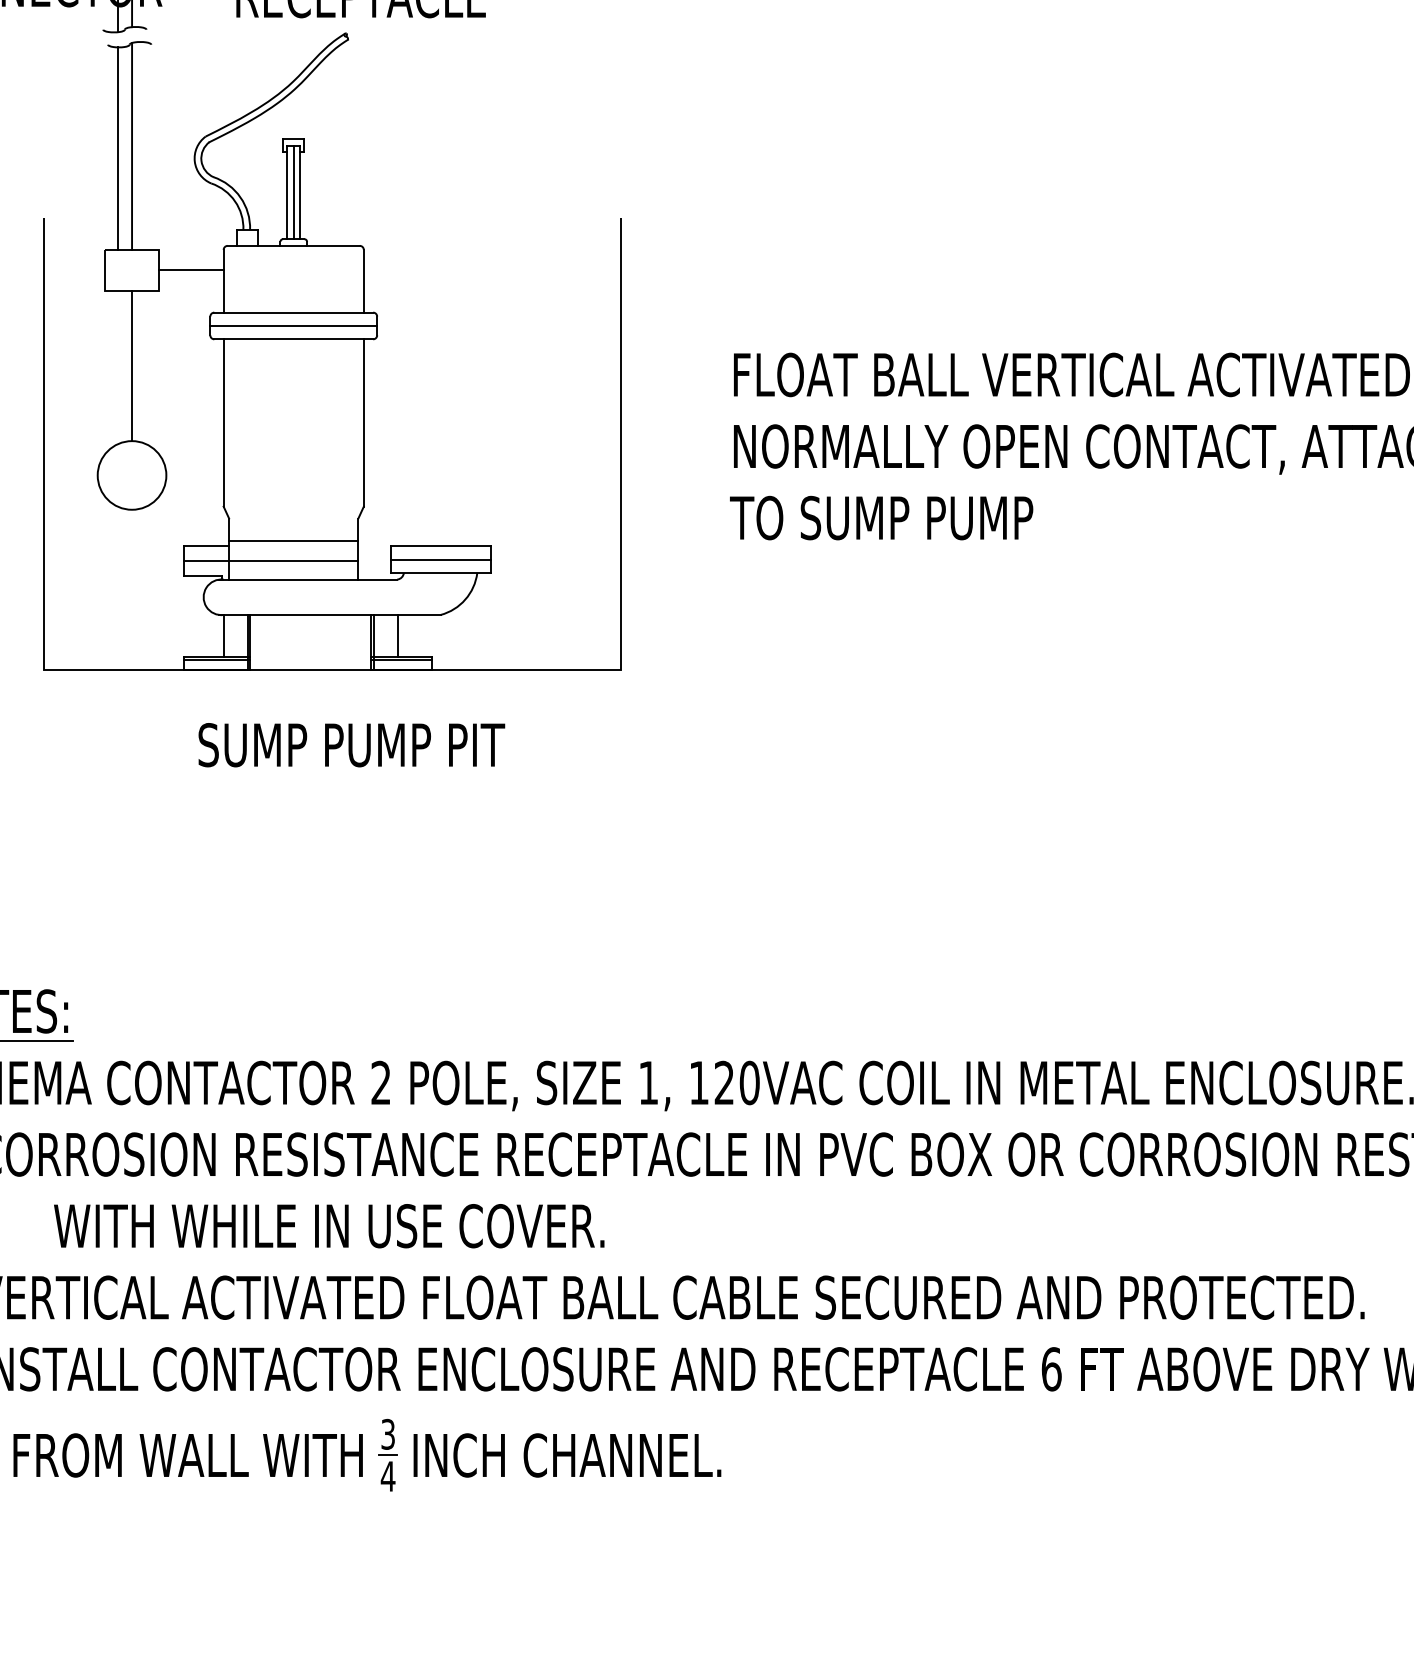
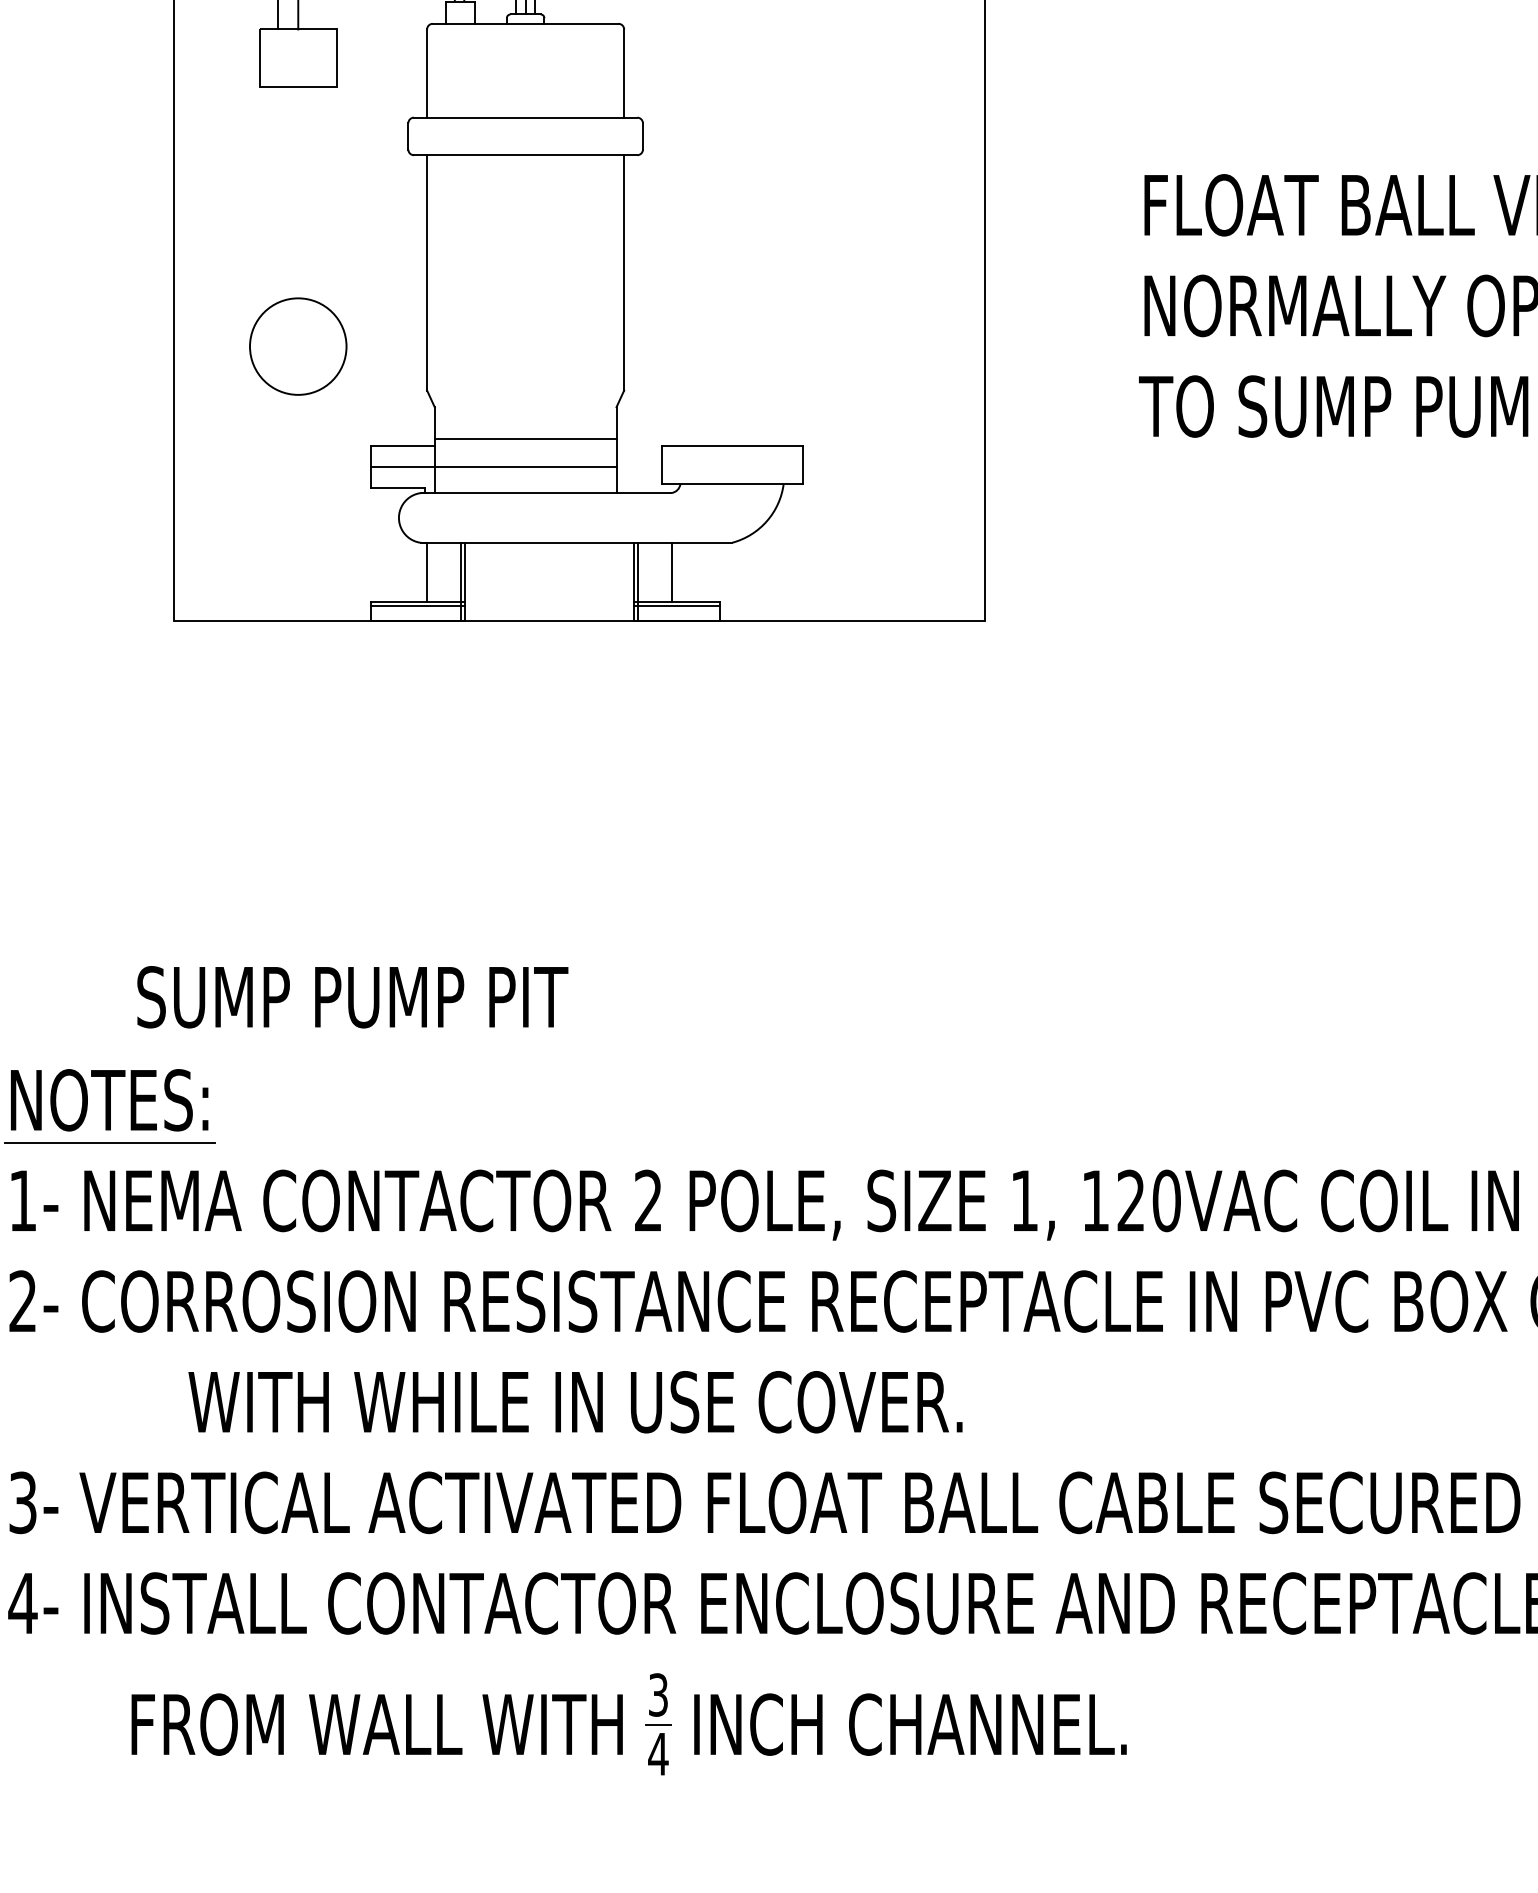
line: (191, 270) -> (381, 58), removed
line: (293, 325) -> (525, 135), removed
line: (132, 365) -> (298, 192), removed
line: (440, 559) -> (731, 464), removed
text: (351, 745) -> (352, 997), moved

